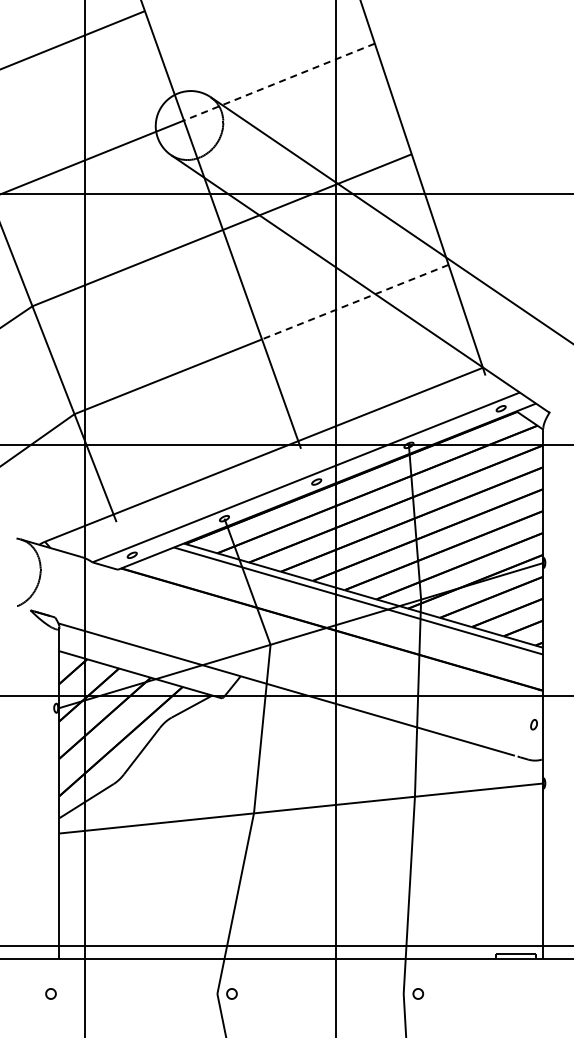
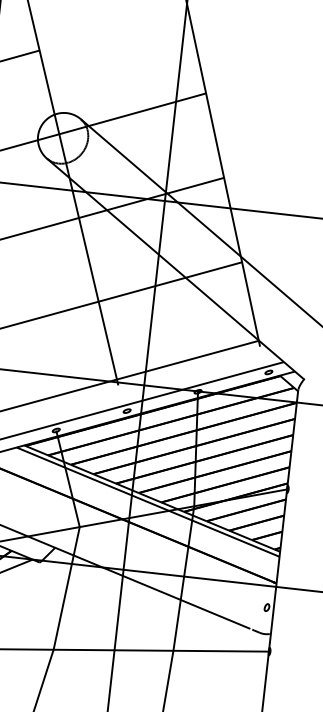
line: (279, 82) -> (132, 114), dashed -> solid
line: (354, 302) -> (169, 282), dashed -> solid

